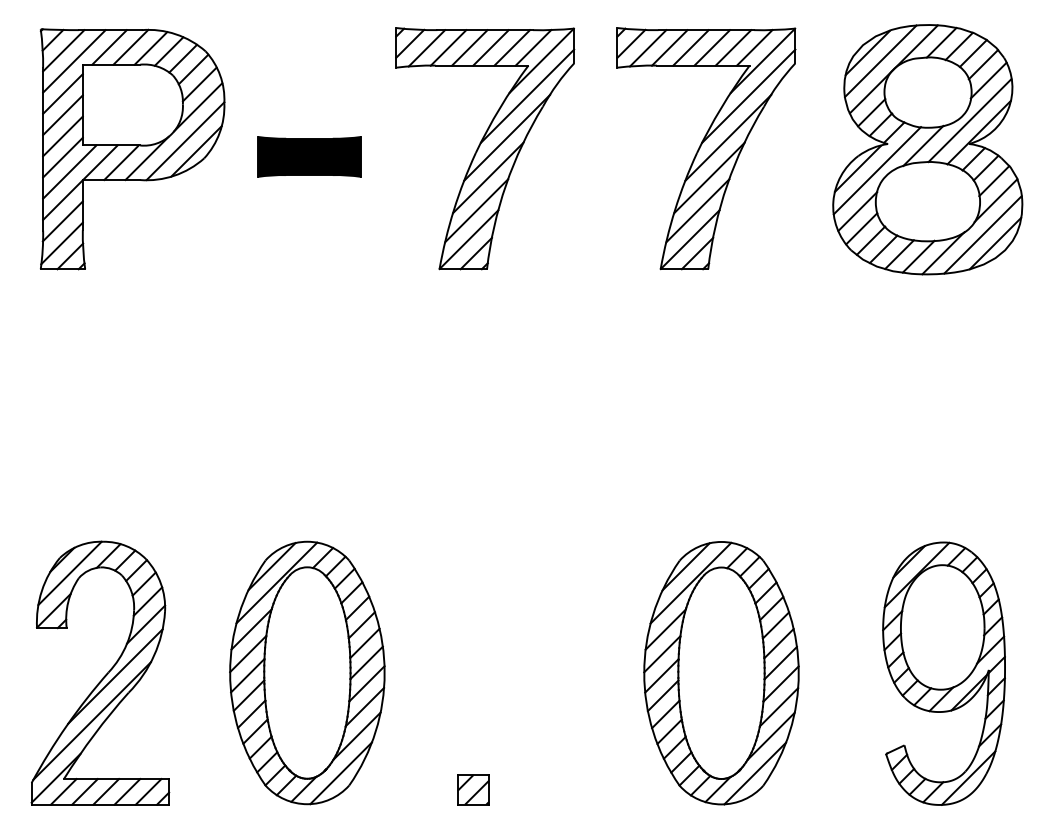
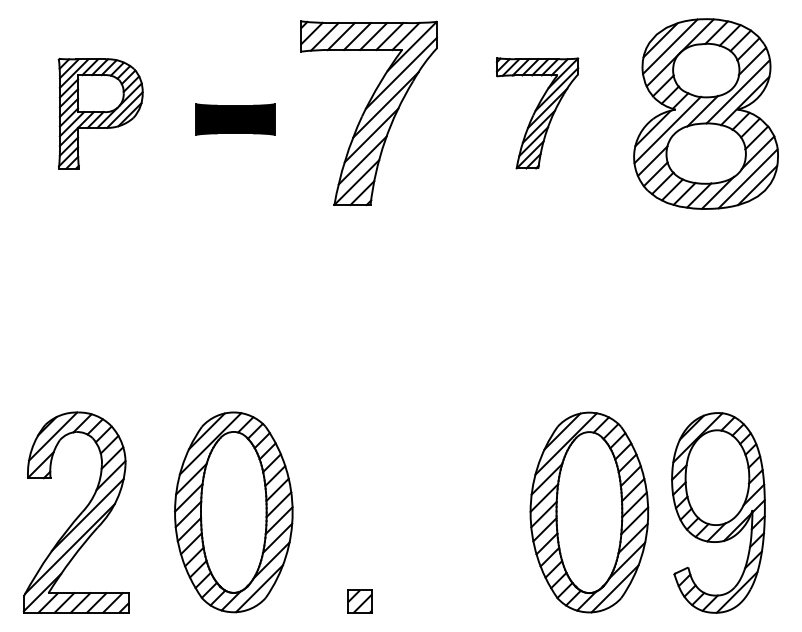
part: (706, 148) -> (537, 113), size x0.6
part: (132, 149) -> (100, 113), size x0.6
part: (721, 673) -> (589, 512), moved

